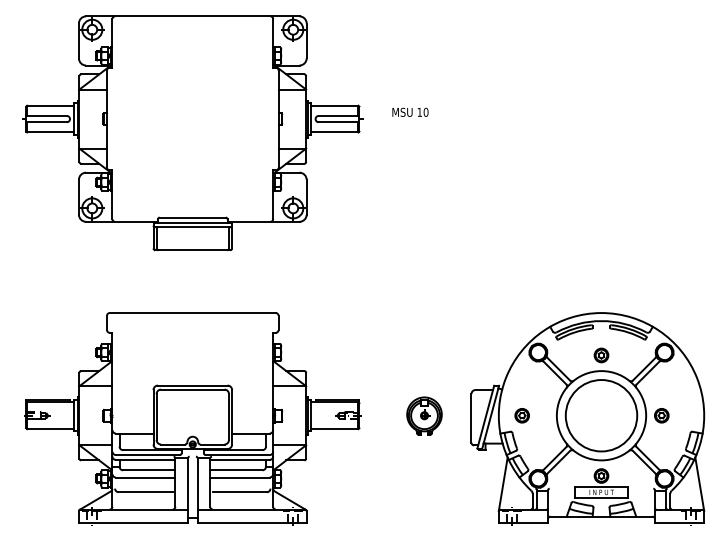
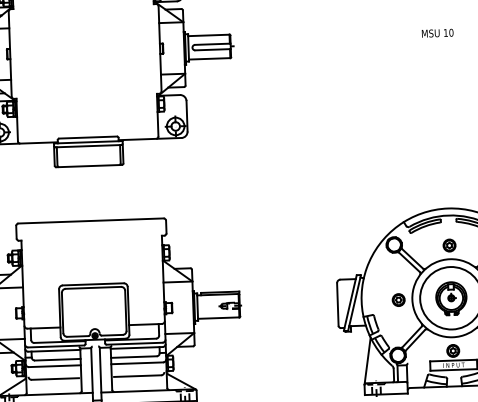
text: (410, 111) -> (437, 32), moved
part: (424, 415) -> (451, 298), moved
part: (521, 415) -> (398, 299), moved

